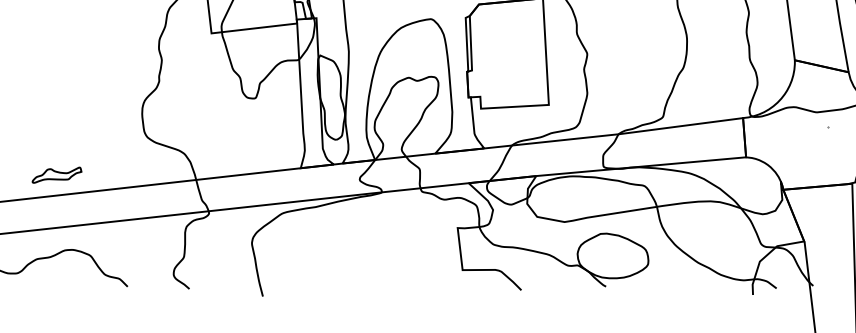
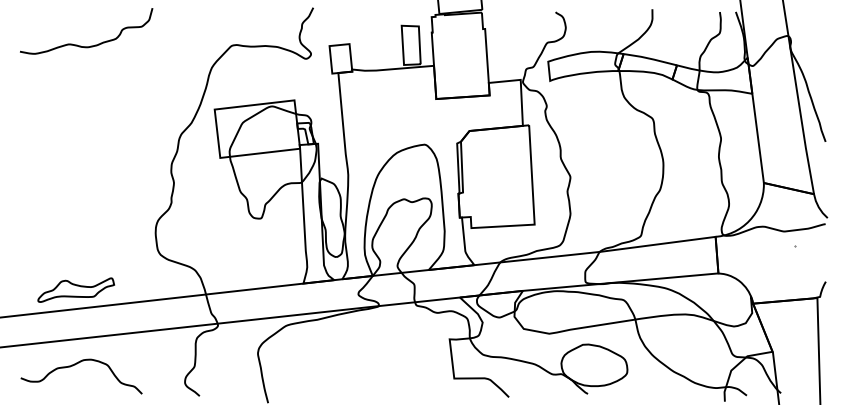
part: (57, 174) -> (76, 289), size x1.67

